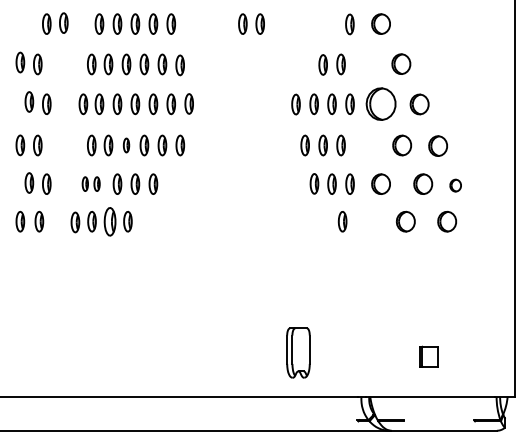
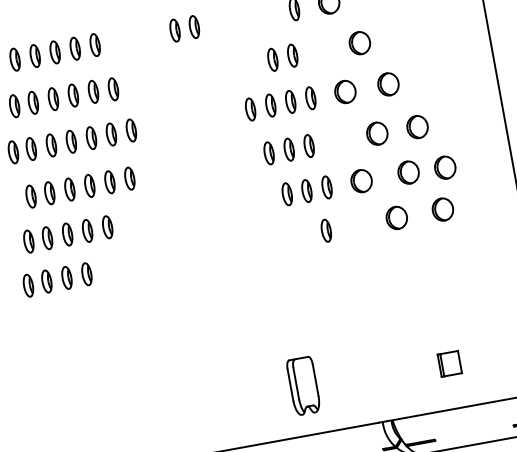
part: (380, 104) -> (344, 92), size x0.62
part: (126, 145) -> (69, 189), size x1.43
part: (91, 183) -> (38, 239), size x1.43
part: (455, 185) -> (444, 167), size x1.67
part: (109, 221) -> (66, 277), size x0.71

